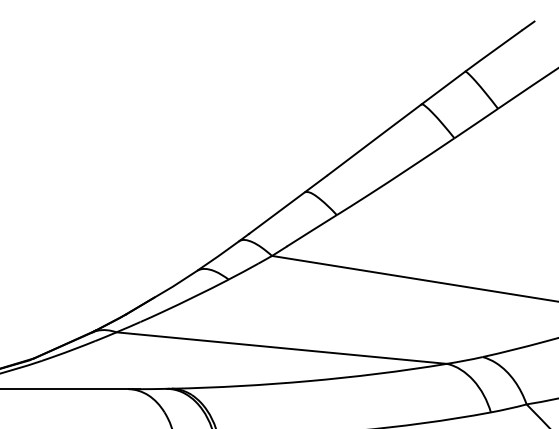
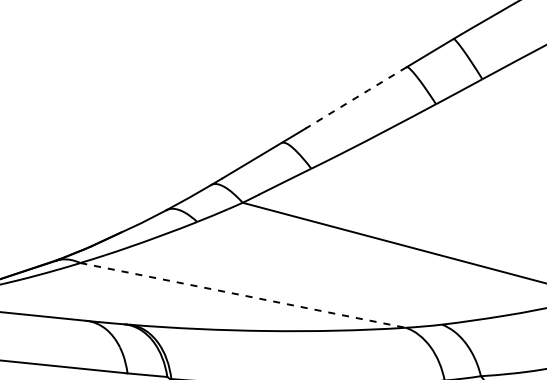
line: (374, 139) -> (356, 97), solid -> dashed
line: (281, 348) -> (242, 295), solid -> dashed

